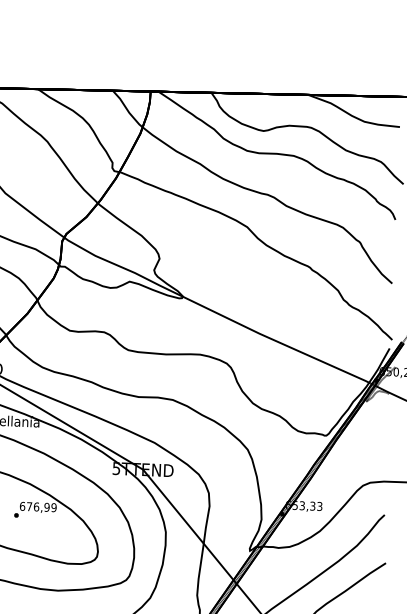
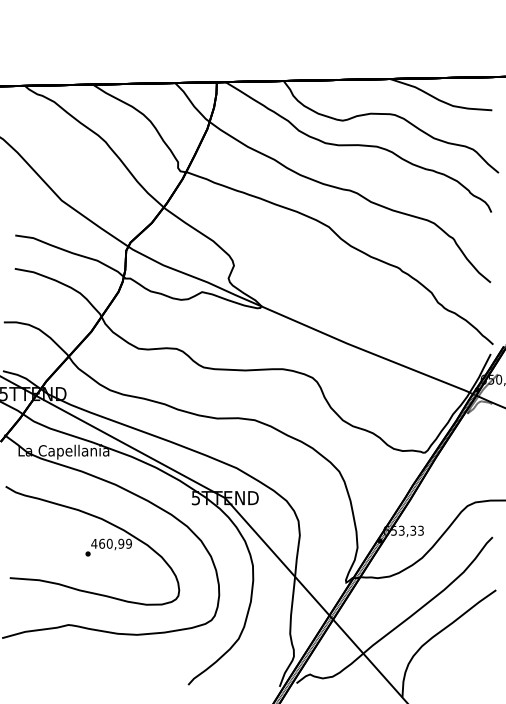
text: (29, 506) -> (101, 543), 676,99 -> 460,99

